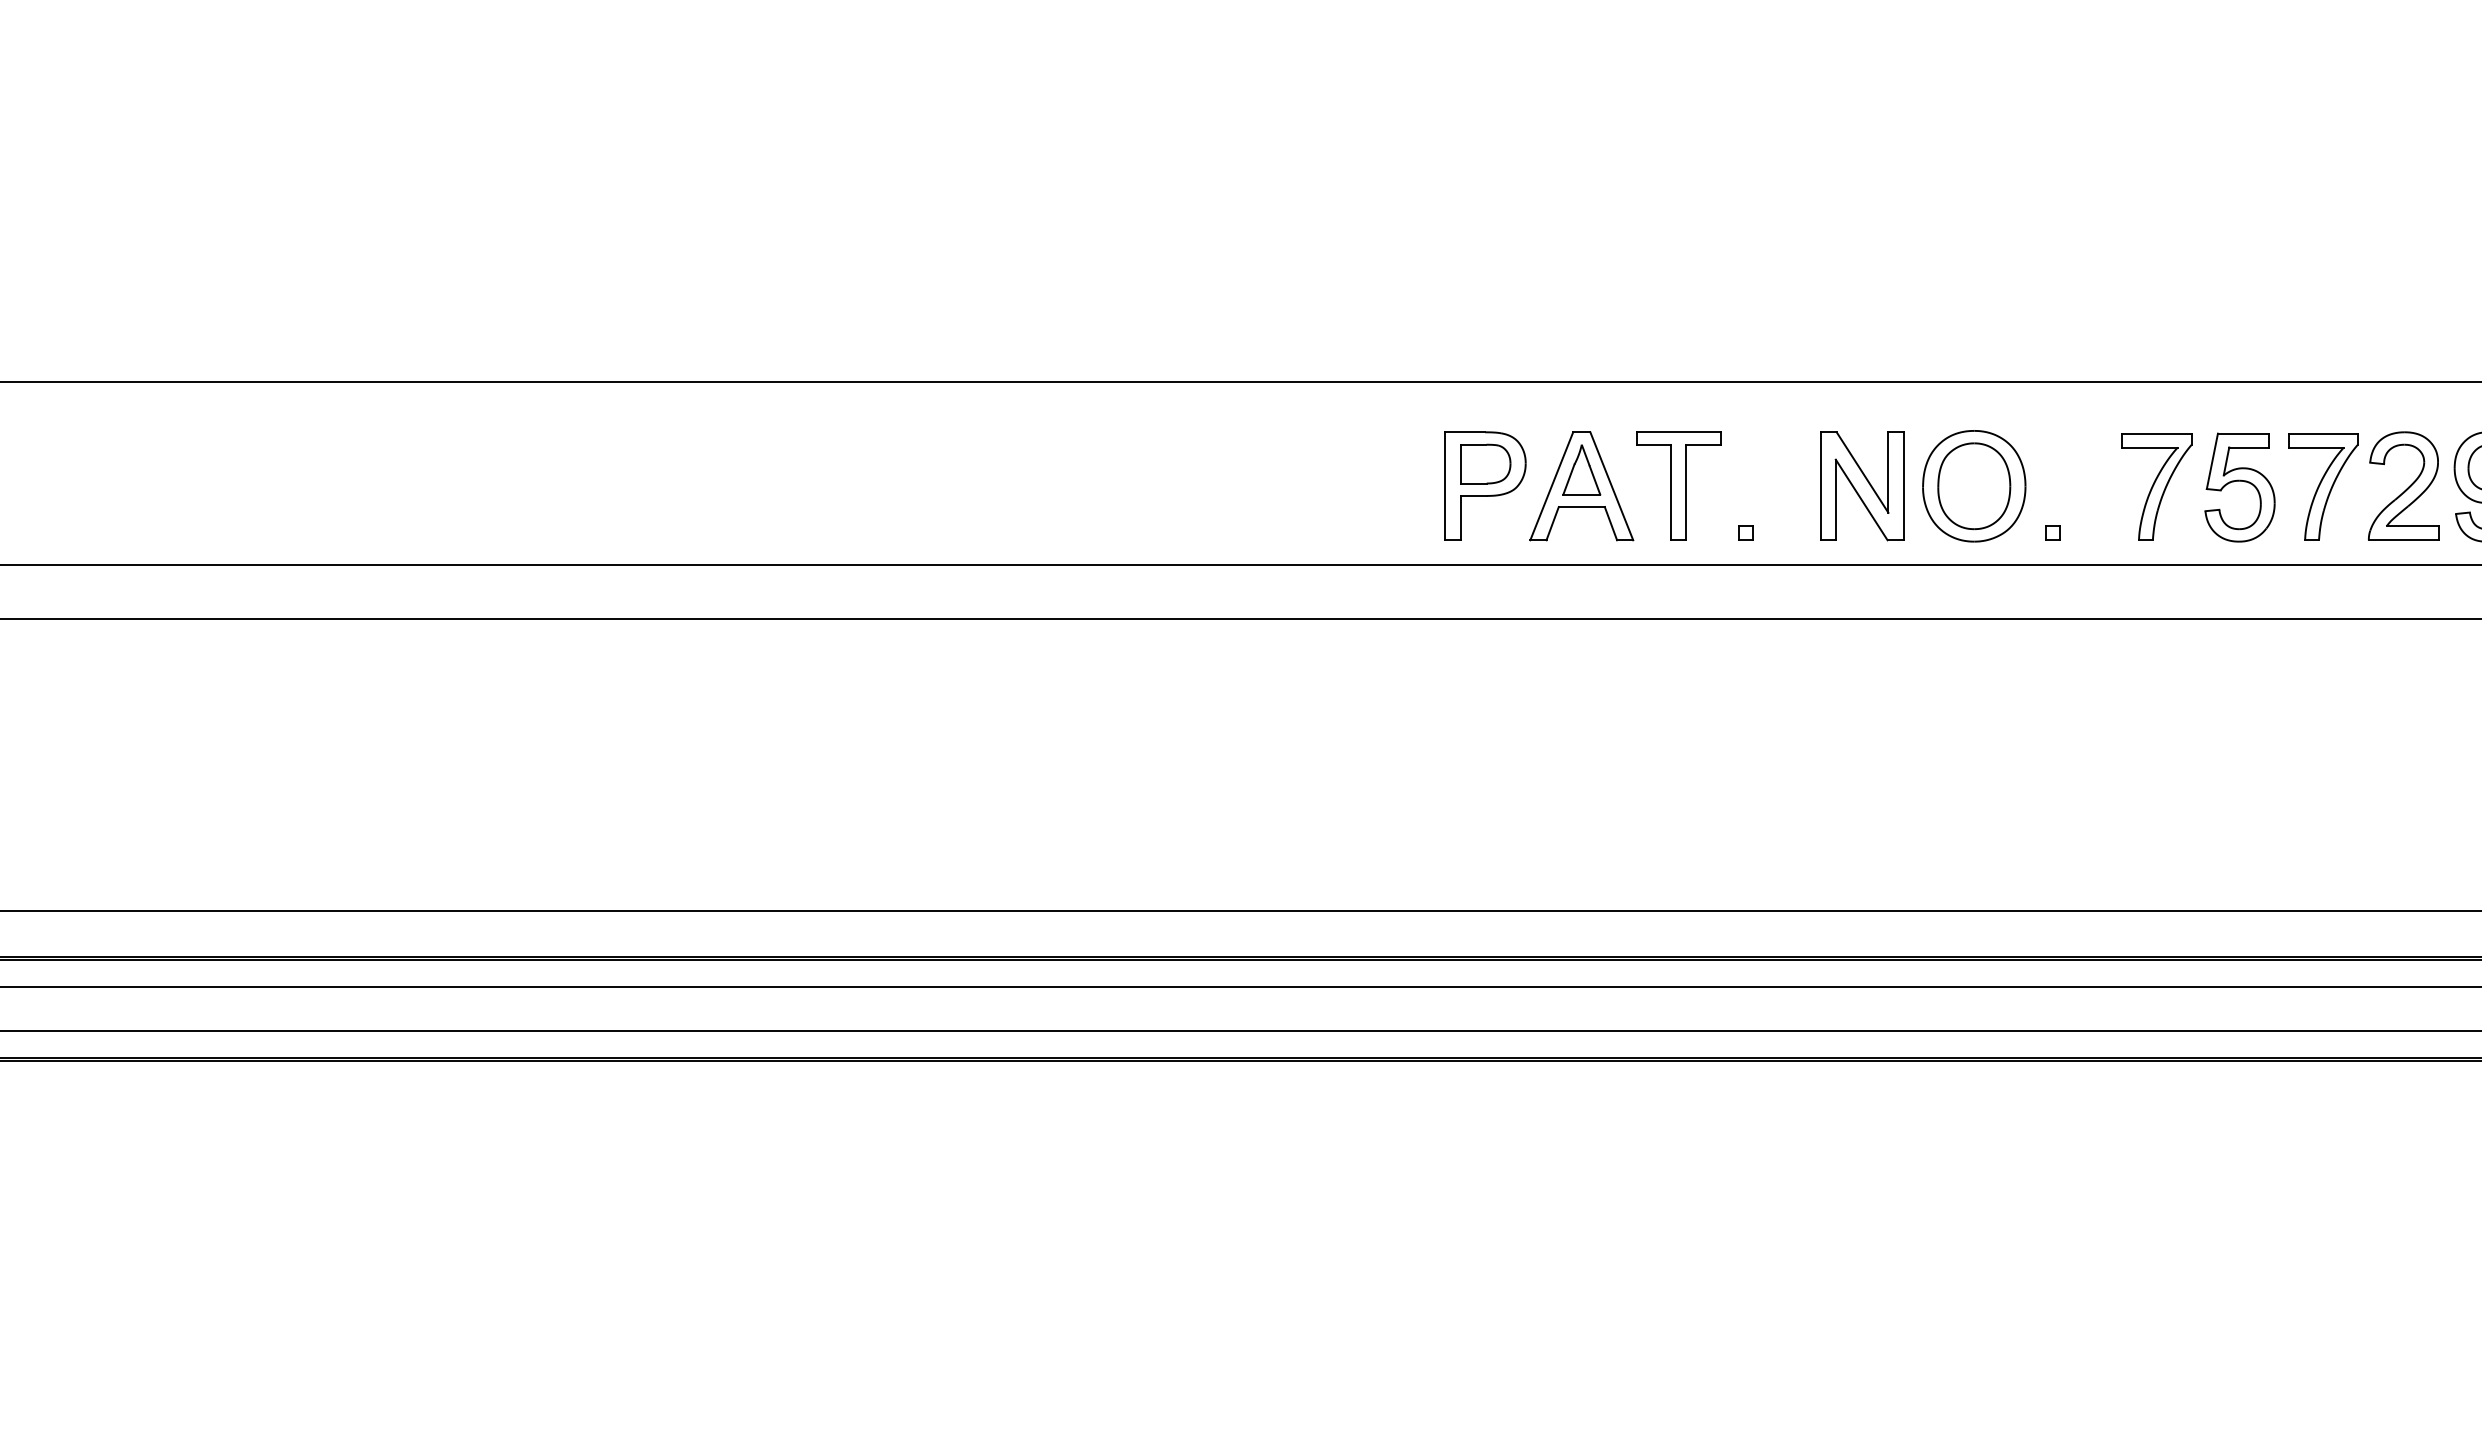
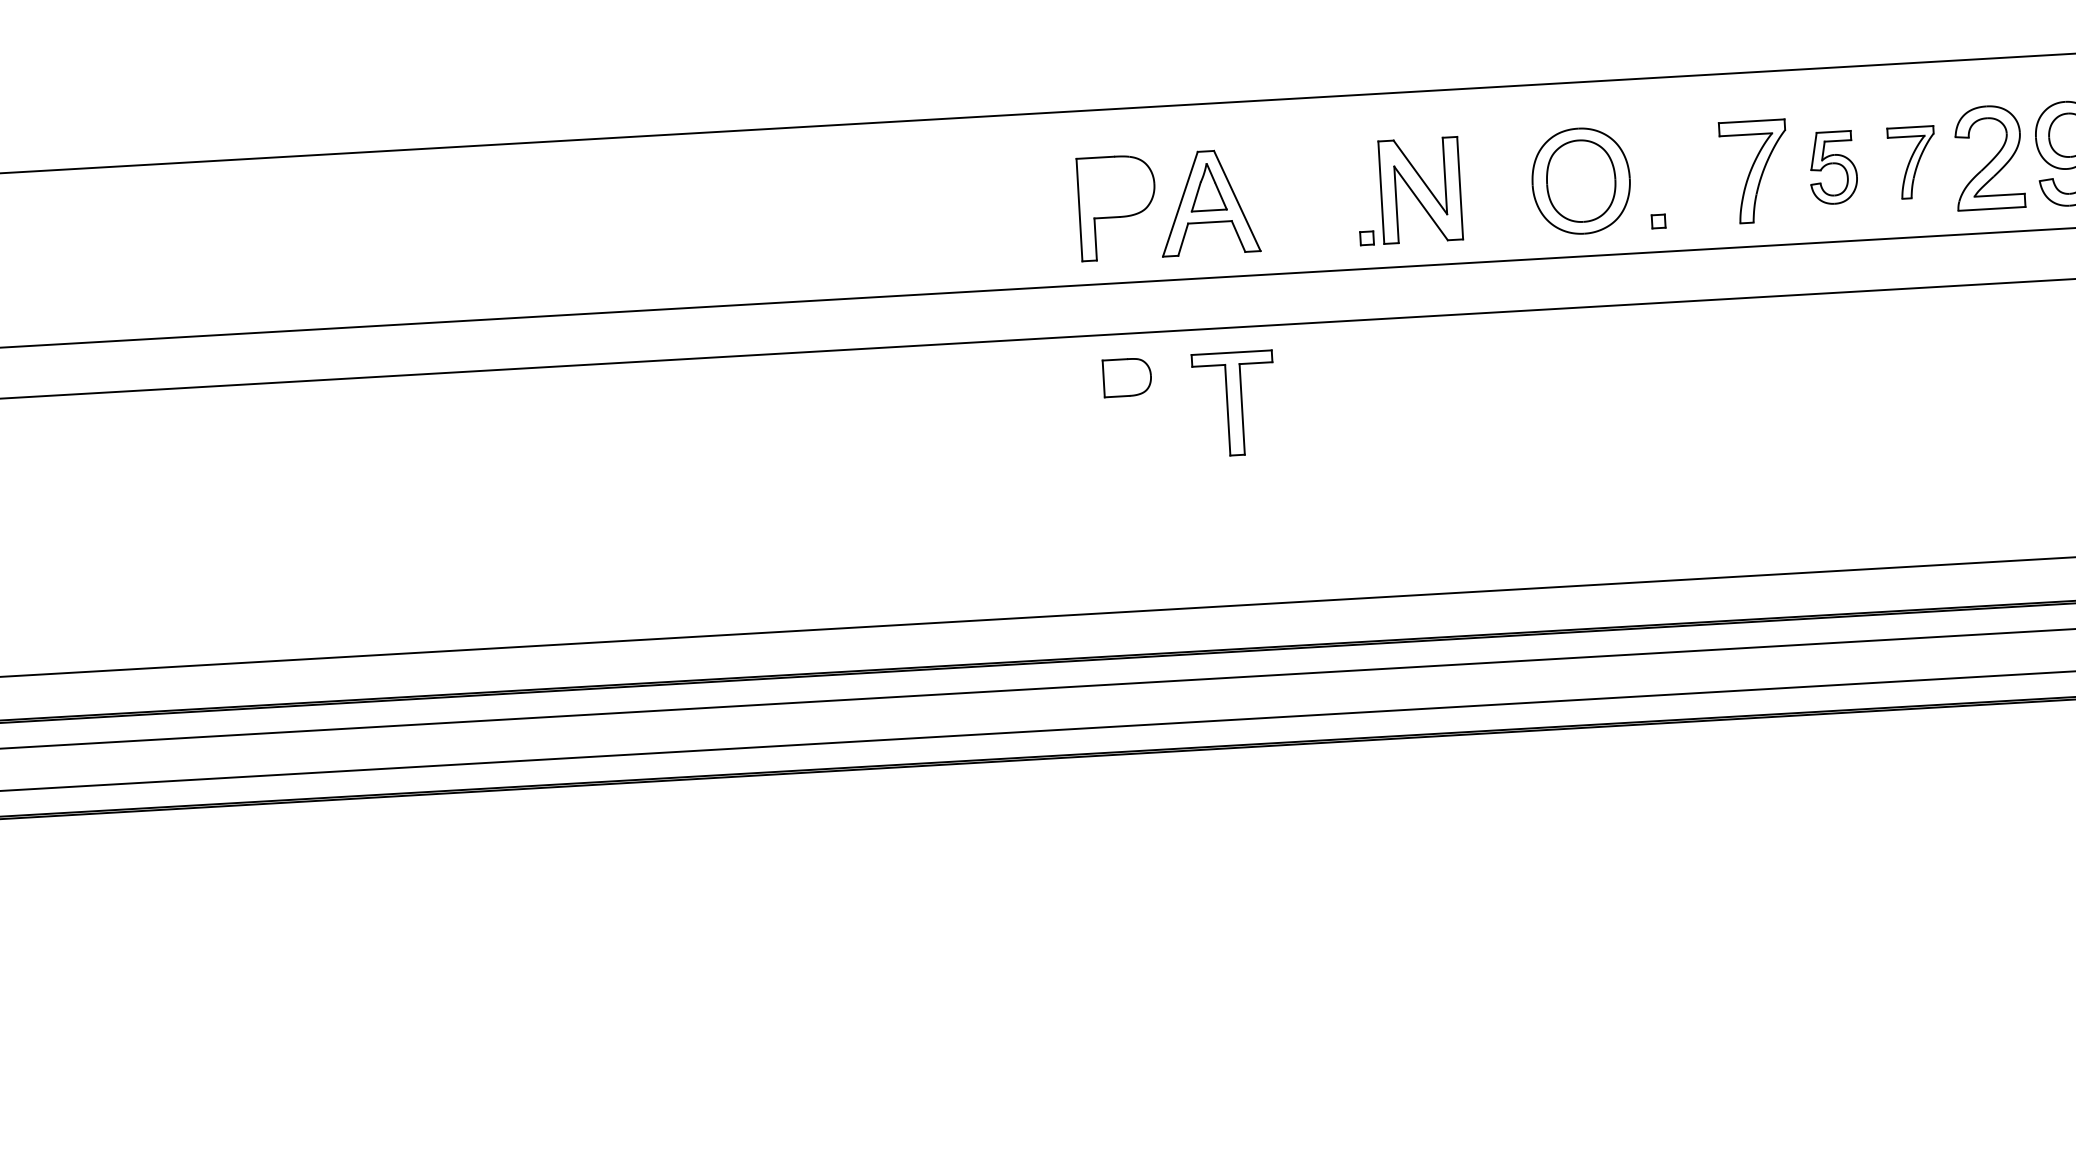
part: (1485, 463) -> (1127, 377), moved
part: (1678, 485) -> (1234, 403), moved
part: (1862, 486) -> (1421, 190), moved
part: (2323, 486) -> (1912, 162), size x0.7
part: (2239, 487) -> (1832, 167), size x0.7

